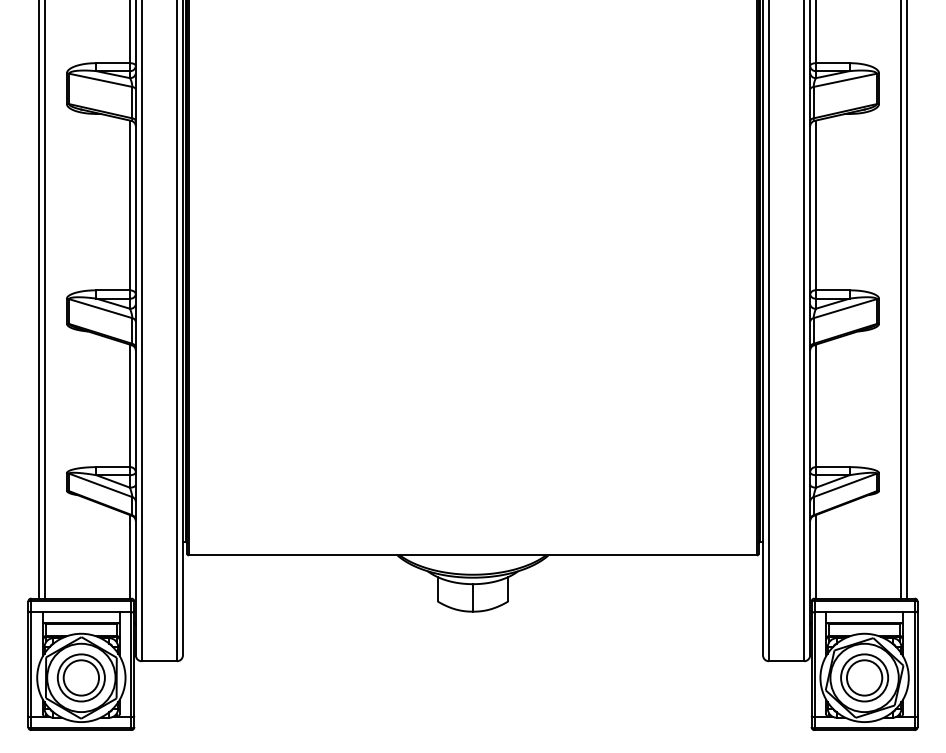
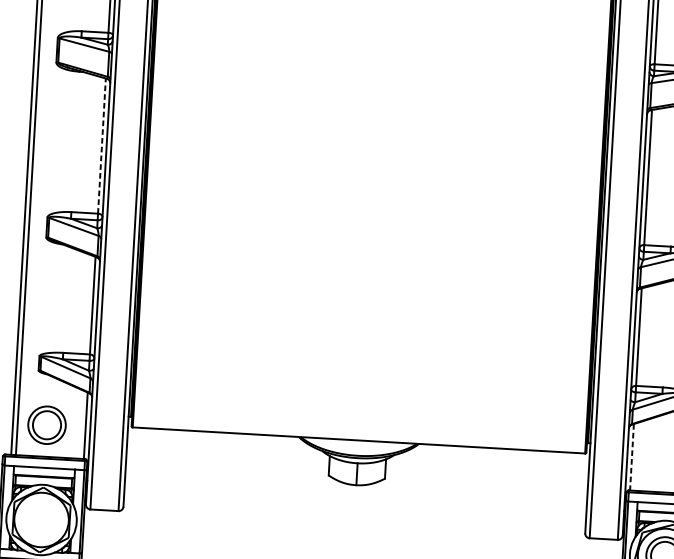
line: (129, 205) -> (101, 146), solid -> dashed
line: (816, 556) -> (632, 457), solid -> dashed
part: (80, 677) -> (46, 424), moved

